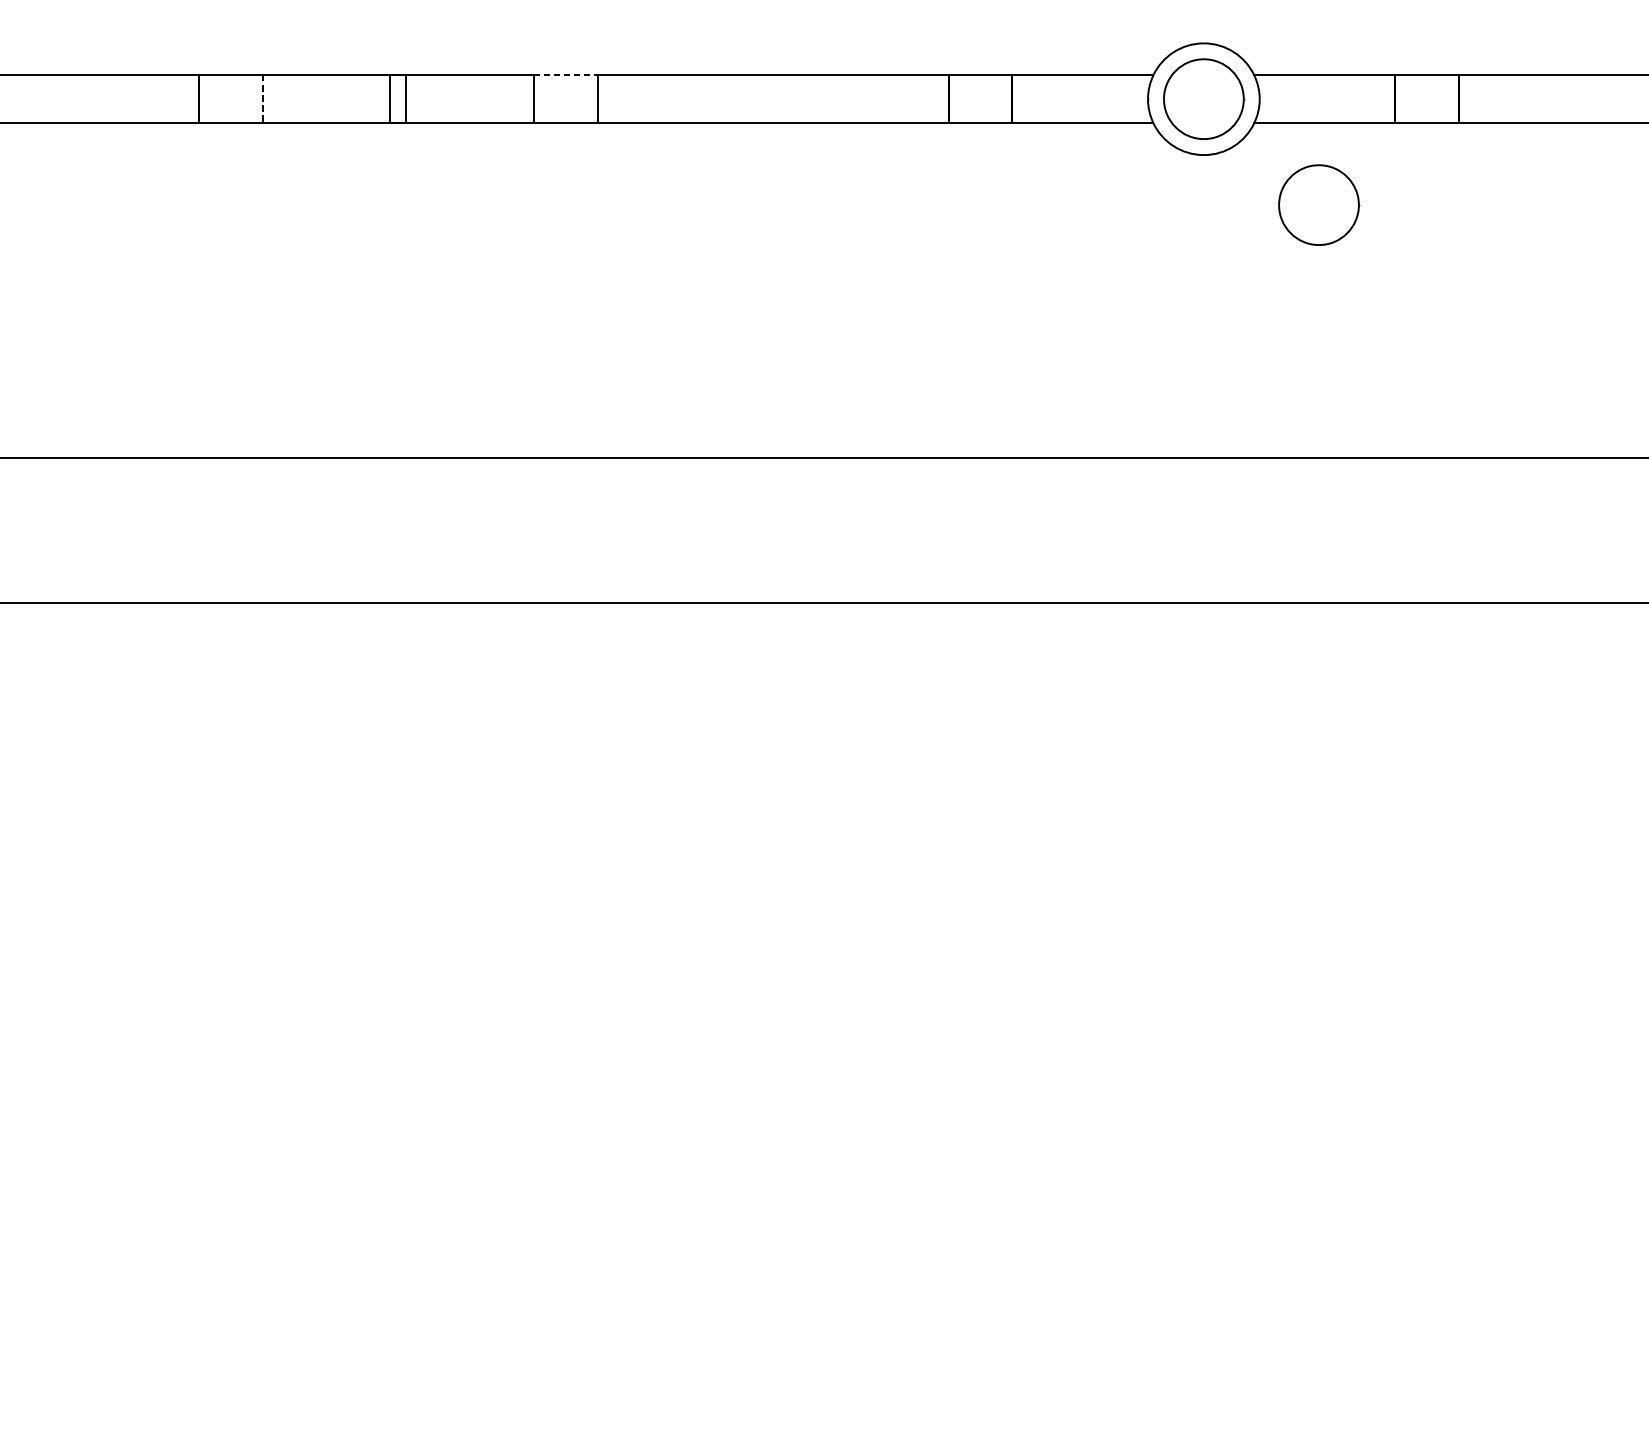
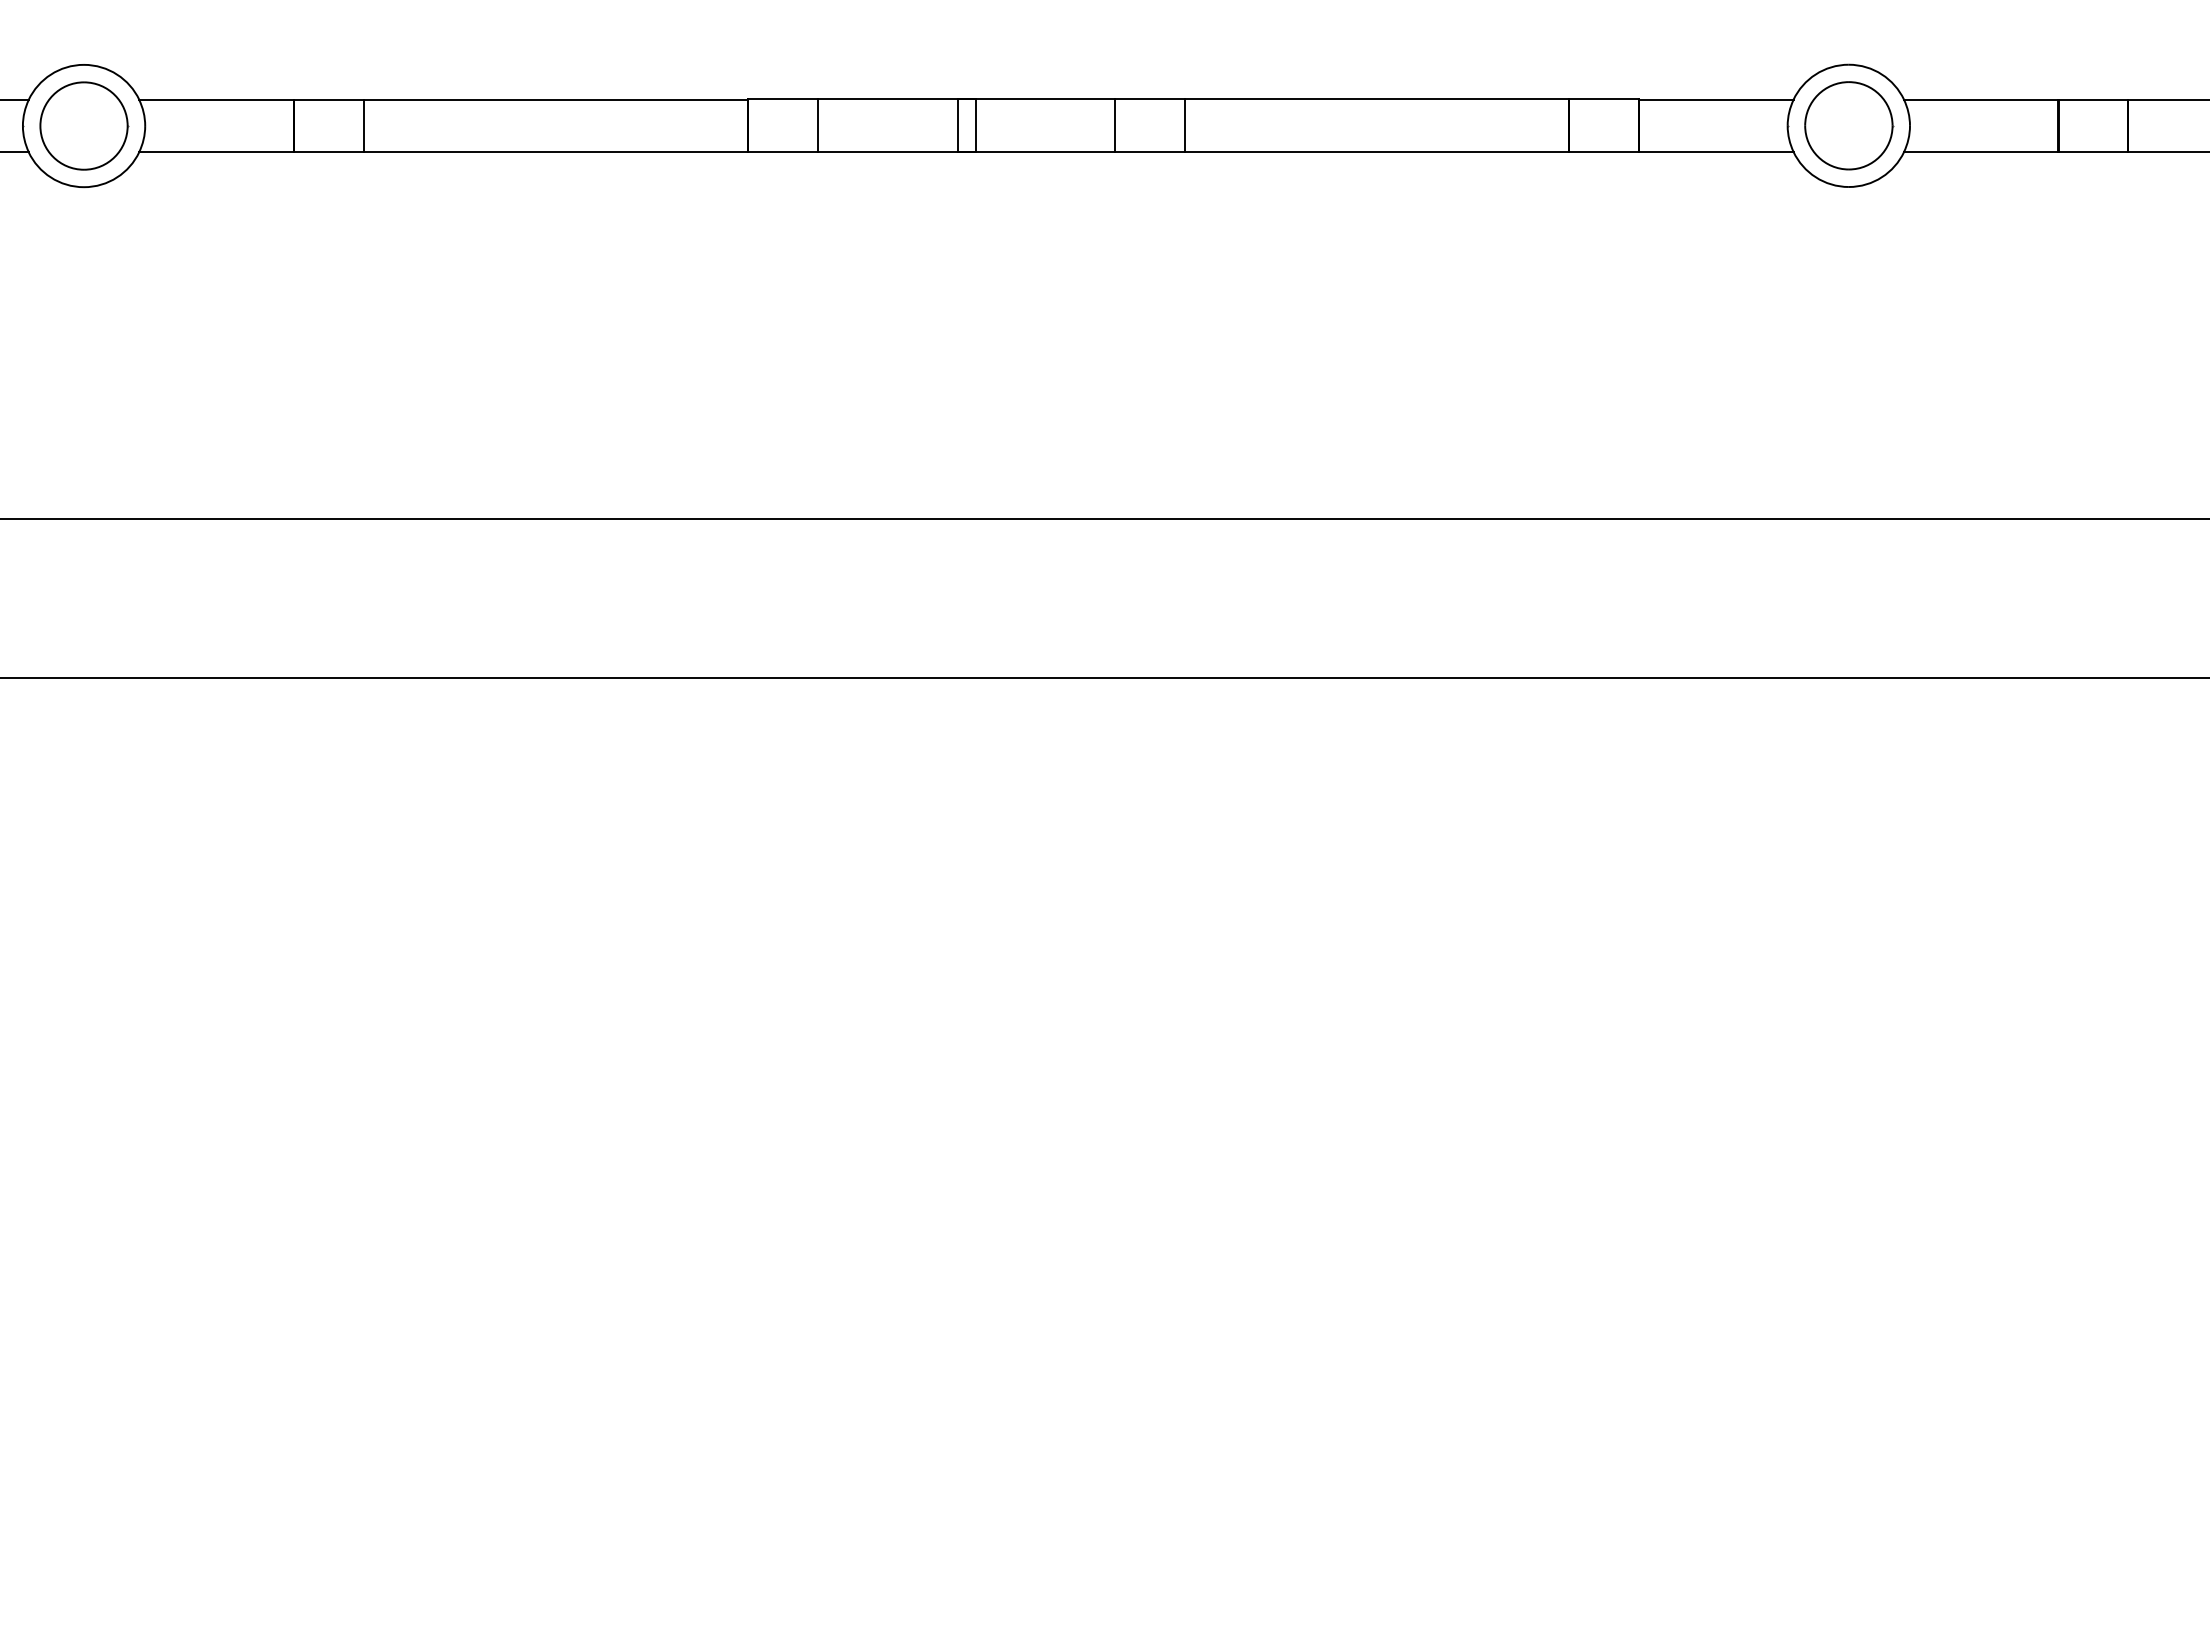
line: (565, 75) -> (1150, 99), dashed -> solid
line: (262, 99) -> (818, 126), dashed -> solid
part: (1319, 204) -> (1975, 241), removed

